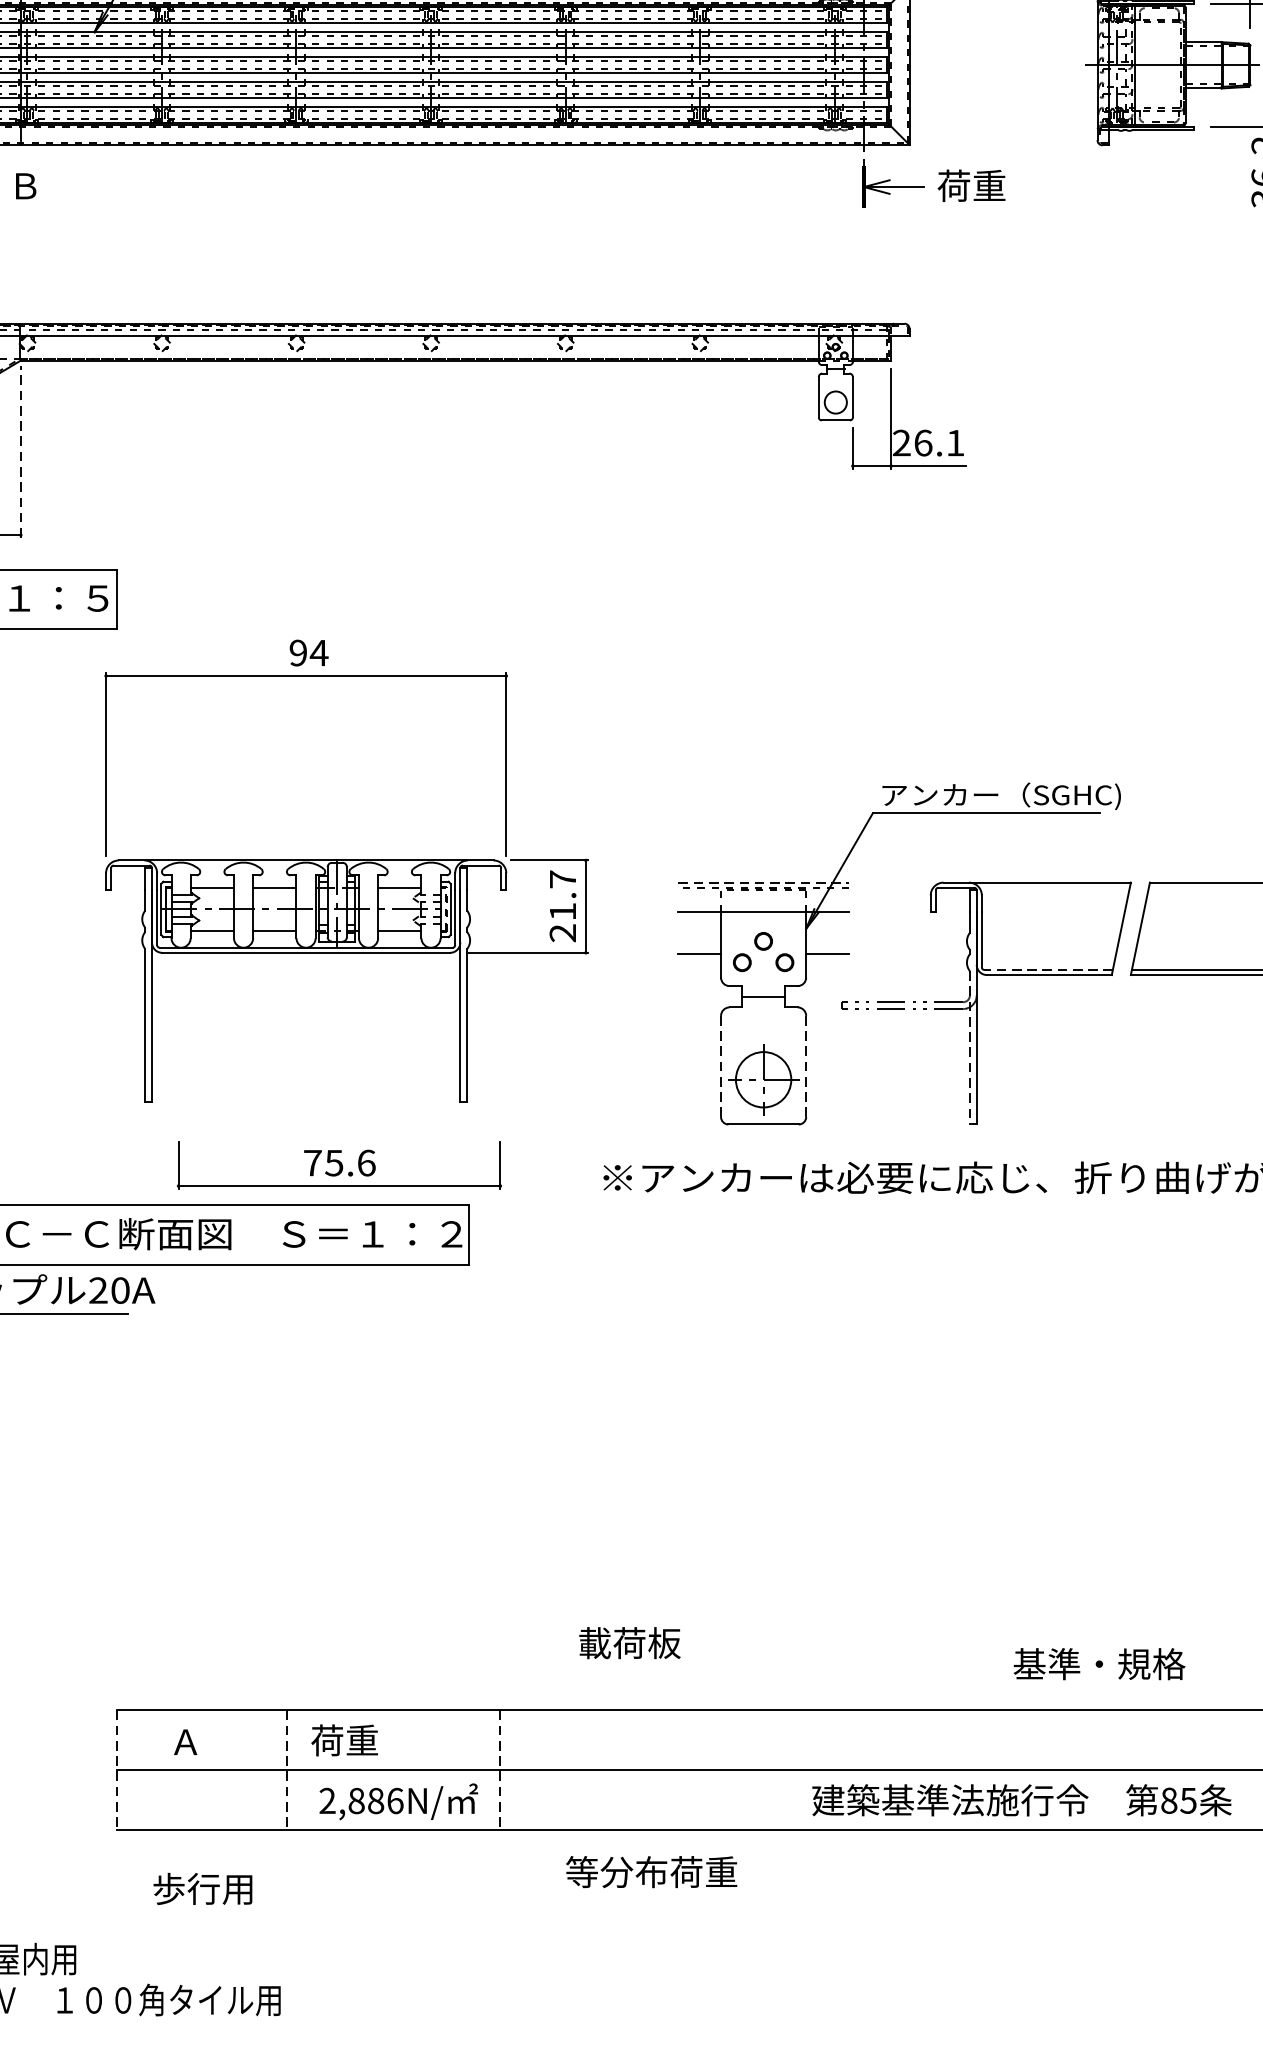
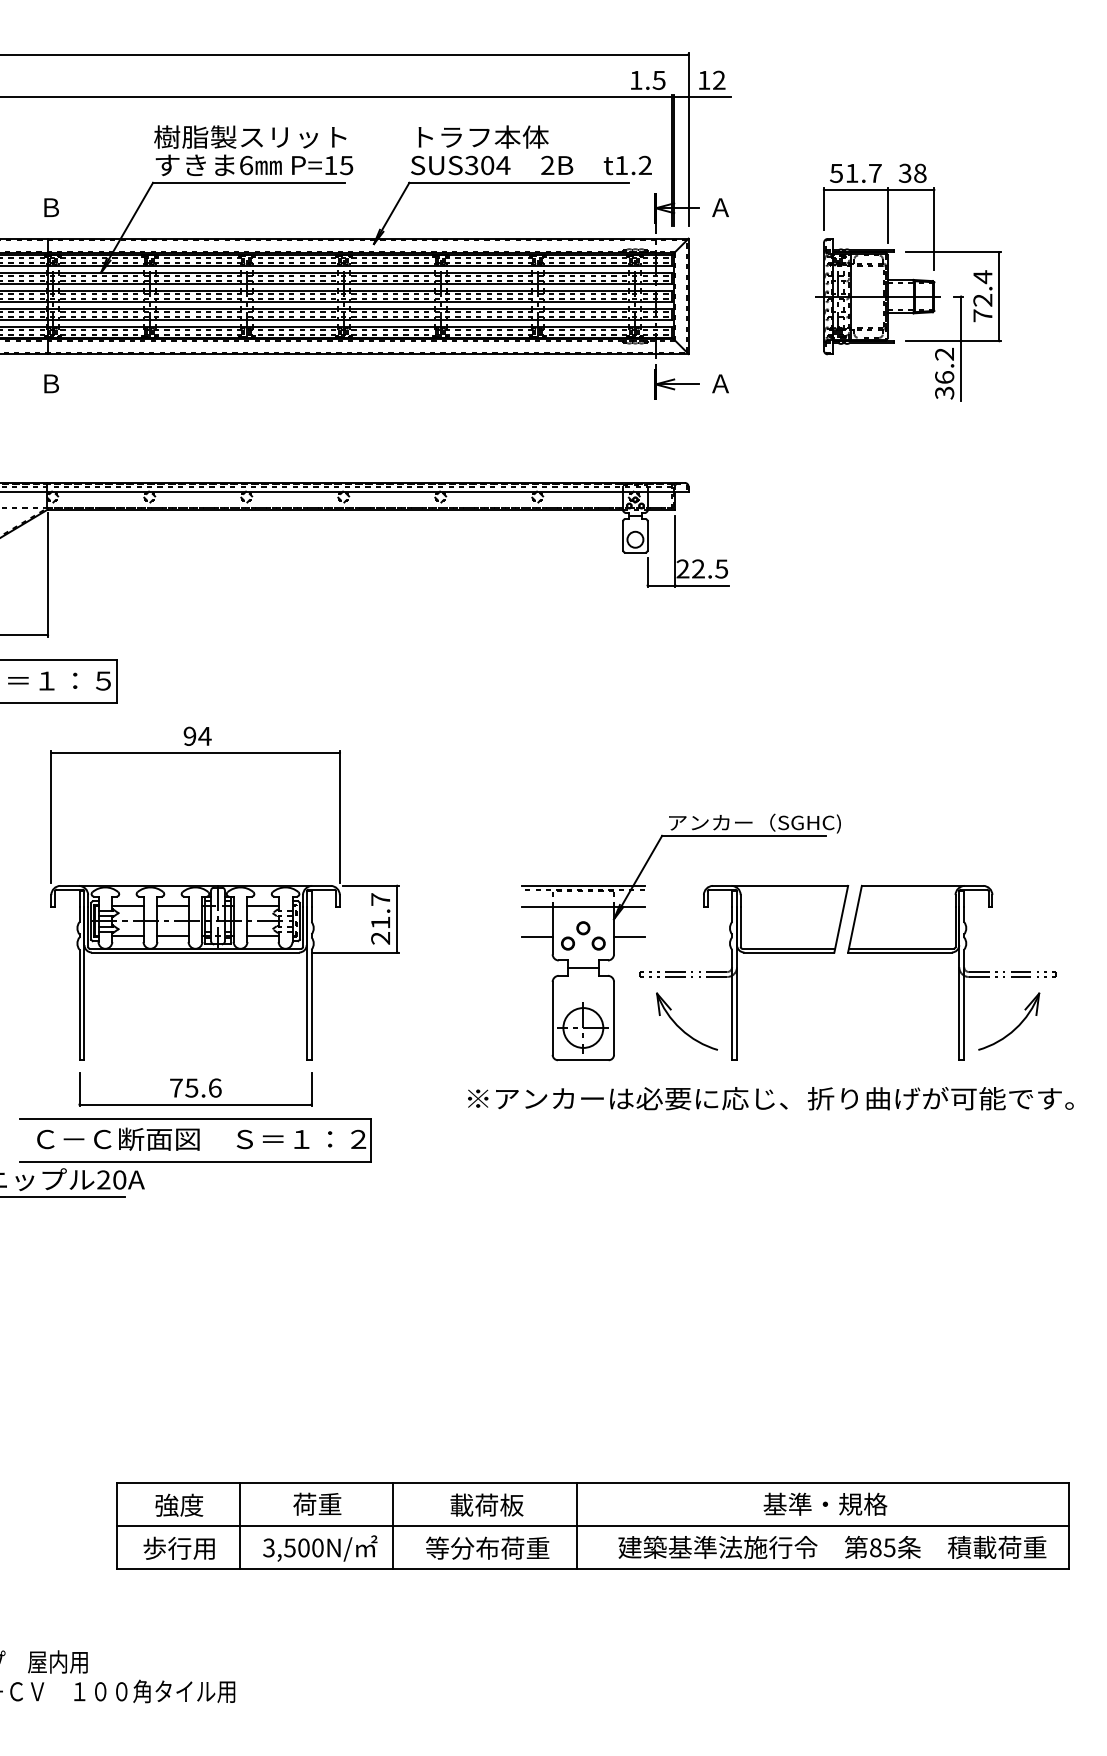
text: (970, 185) -> (732, 383), 荷重 -> Ａ
text: (939, 442) -> (710, 568), 26.1 -> 22.5
line: (20, 452) -> (47, 575), dashed -> solid
part: (346, 871) -> (224, 893), moved
line: (763, 882) -> (583, 885), dashed -> solid
line: (1048, 969) -> (788, 948), dashed -> solid
line: (970, 1048) -> (732, 1005), dashed -> solid
line: (720, 1066) -> (552, 1018), dashed -> solid
line: (806, 1066) -> (614, 1018), dashed -> solid
part: (898, 1079) -> (680, 1027), added
part: (339, 1165) -> (195, 1089), moved
text: (629, 1642) -> (486, 1504), moved
text: (1099, 1663) -> (825, 1503), moved
text: (344, 1739) -> (317, 1503), moved
text: (203, 1740) -> (179, 1504), Ａ -> 強度
line: (117, 1769) -> (117, 1525), dashed -> solid
line: (286, 1769) -> (239, 1525), dashed -> solid
line: (500, 1769) -> (393, 1525), dashed -> solid
line: (755, 1769) -> (577, 1525), added
text: (361, 1800) -> (293, 1547), 2,886N/ -> 3,500N/
text: (651, 1871) -> (487, 1547), moved
text: (202, 1887) -> (178, 1547), moved

